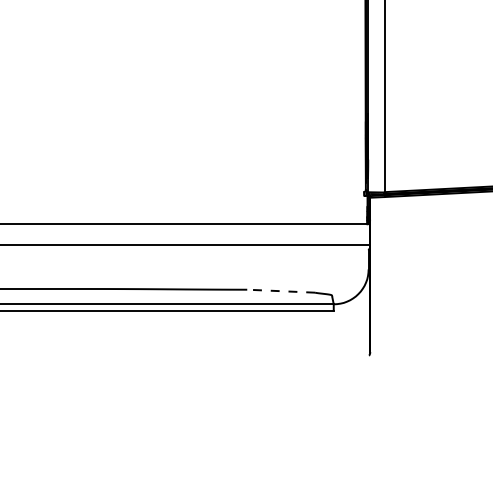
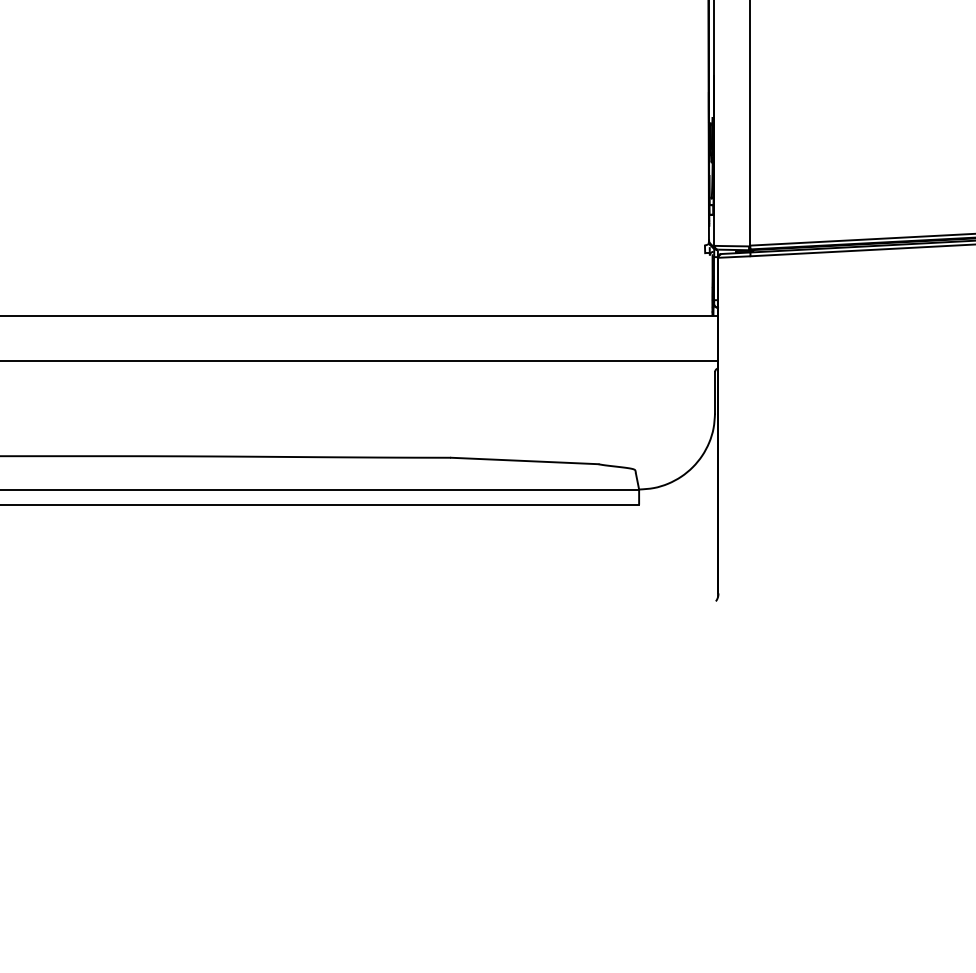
line: (281, 291) -> (525, 461), dashed -> solid

